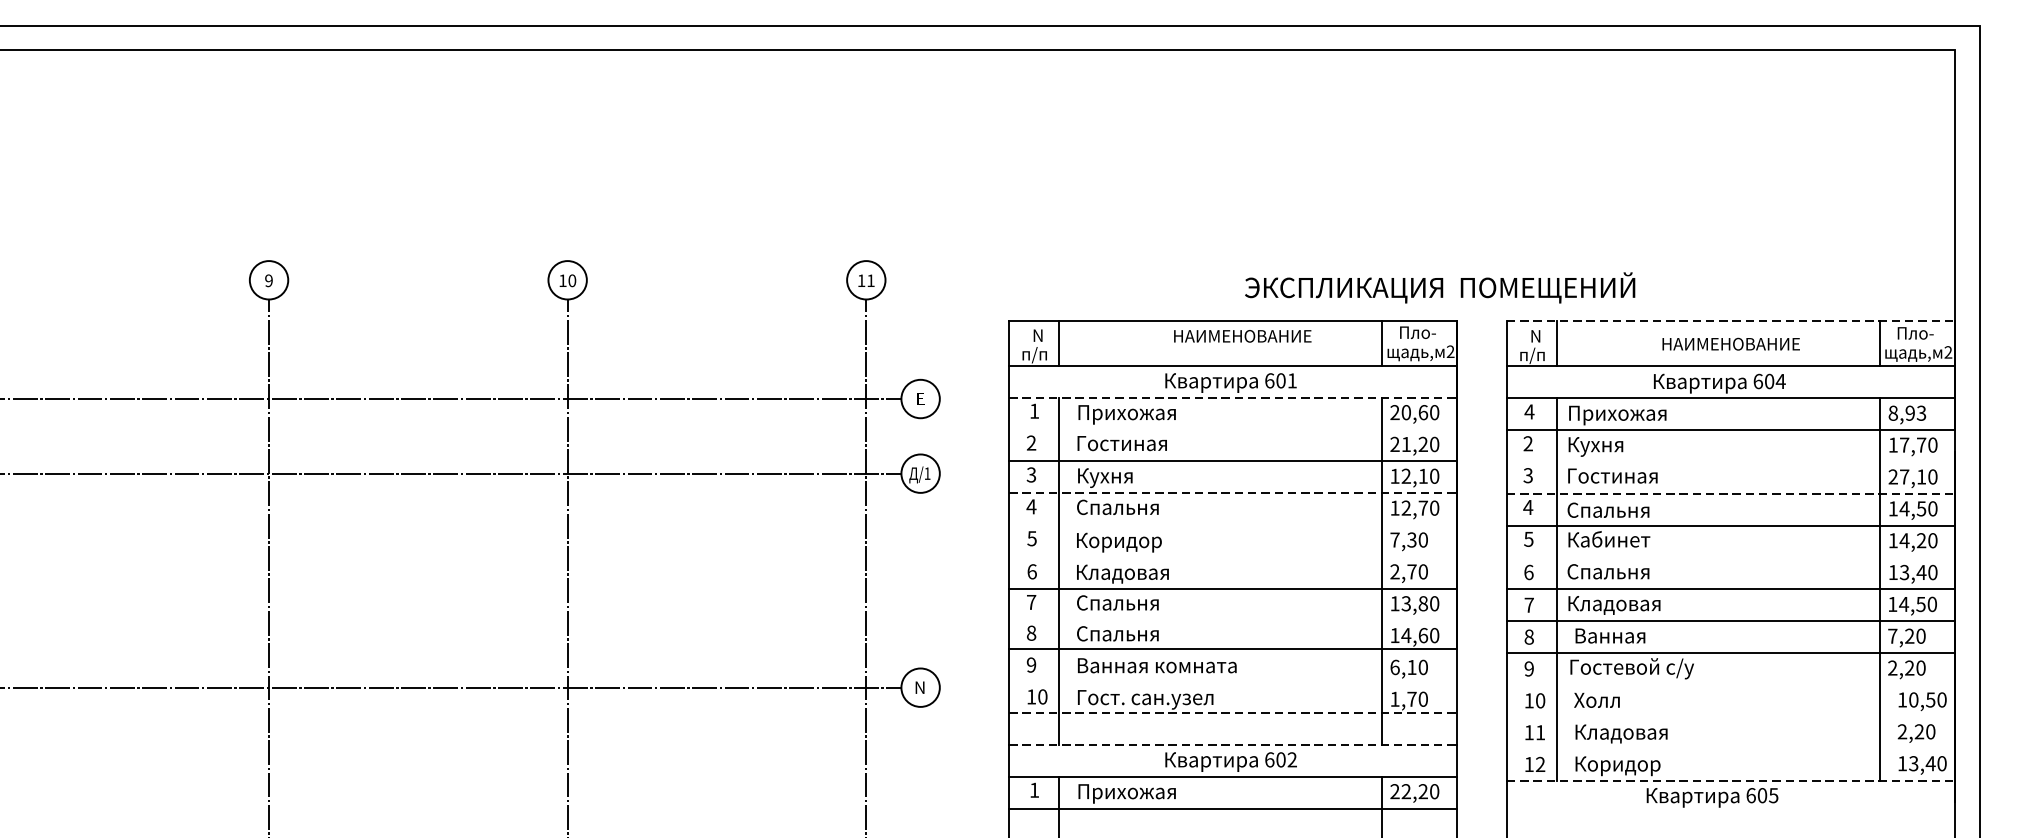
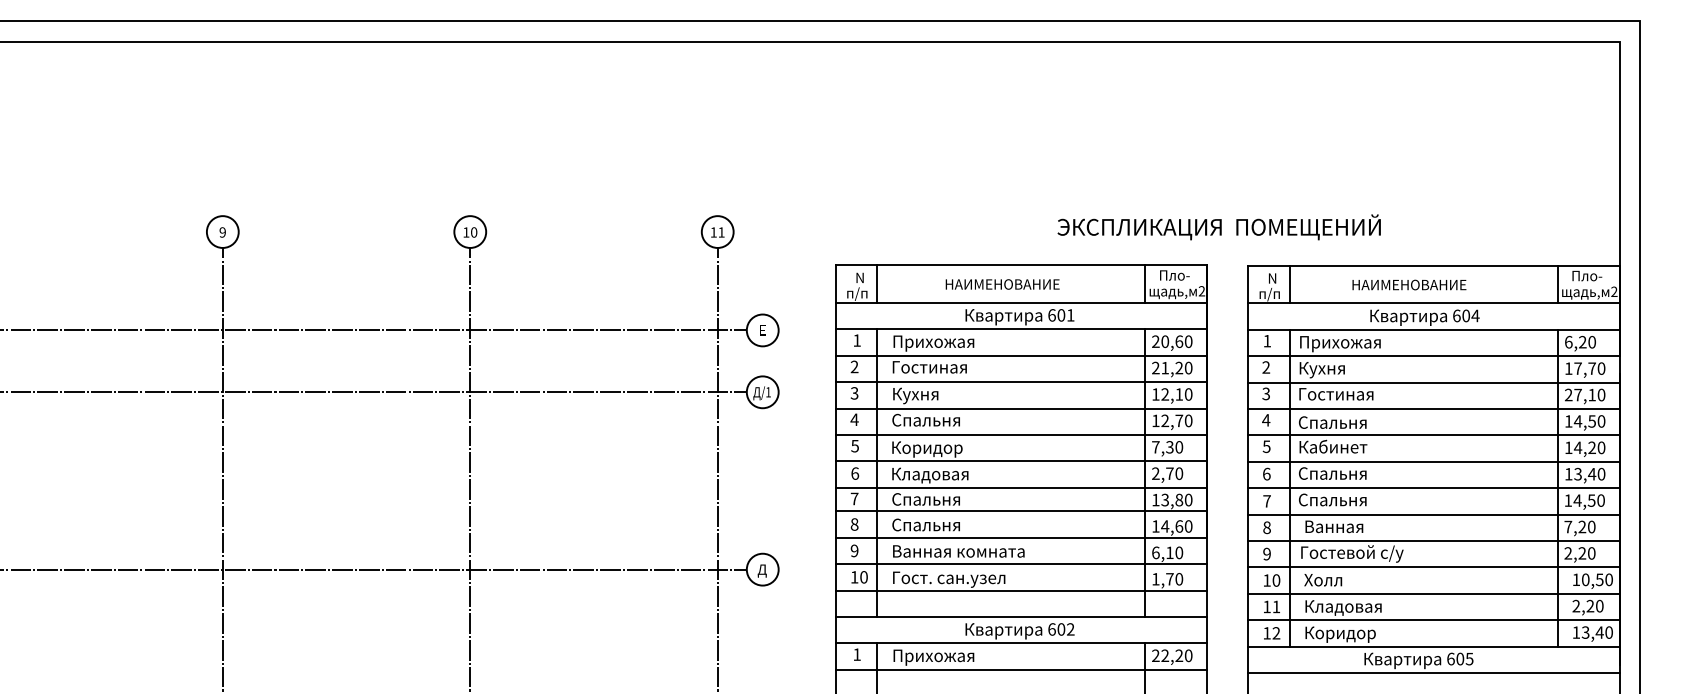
text: (1439, 288) -> (1218, 227), moved
line: (1731, 321) -> (1434, 266), dashed -> solid
text: (1242, 336) -> (1002, 284), moved
text: (1731, 343) -> (1409, 284), moved
line: (1232, 397) -> (1021, 329), dashed -> solid
text: (1529, 412) -> (1267, 341), 4 -> 1
text: (1907, 413) -> (1580, 342), 8,93 -> 6,20
line: (1232, 429) -> (1021, 355), added
line: (1730, 461) -> (1433, 382), added
line: (1232, 493) -> (1021, 408), dashed -> solid
line: (1731, 494) -> (1434, 409), dashed -> solid
line: (1232, 524) -> (1021, 434), added
line: (1232, 557) -> (1021, 461), added
line: (1730, 557) -> (1433, 461), added
text: (1614, 605) -> (1337, 501), Кладовая -> Спальня
line: (1232, 617) -> (1021, 511), added
line: (1232, 681) -> (1021, 564), added
line: (1730, 685) -> (1433, 567), added
text: (919, 688) -> (761, 570), N -> Д
line: (1232, 712) -> (1021, 590), dashed -> solid
line: (1730, 716) -> (1433, 593), added
line: (1232, 745) -> (1021, 617), dashed -> solid
line: (1730, 749) -> (1433, 620), added
line: (1731, 780) -> (1434, 646), dashed -> solid
line: (1730, 813) -> (1433, 673), added

